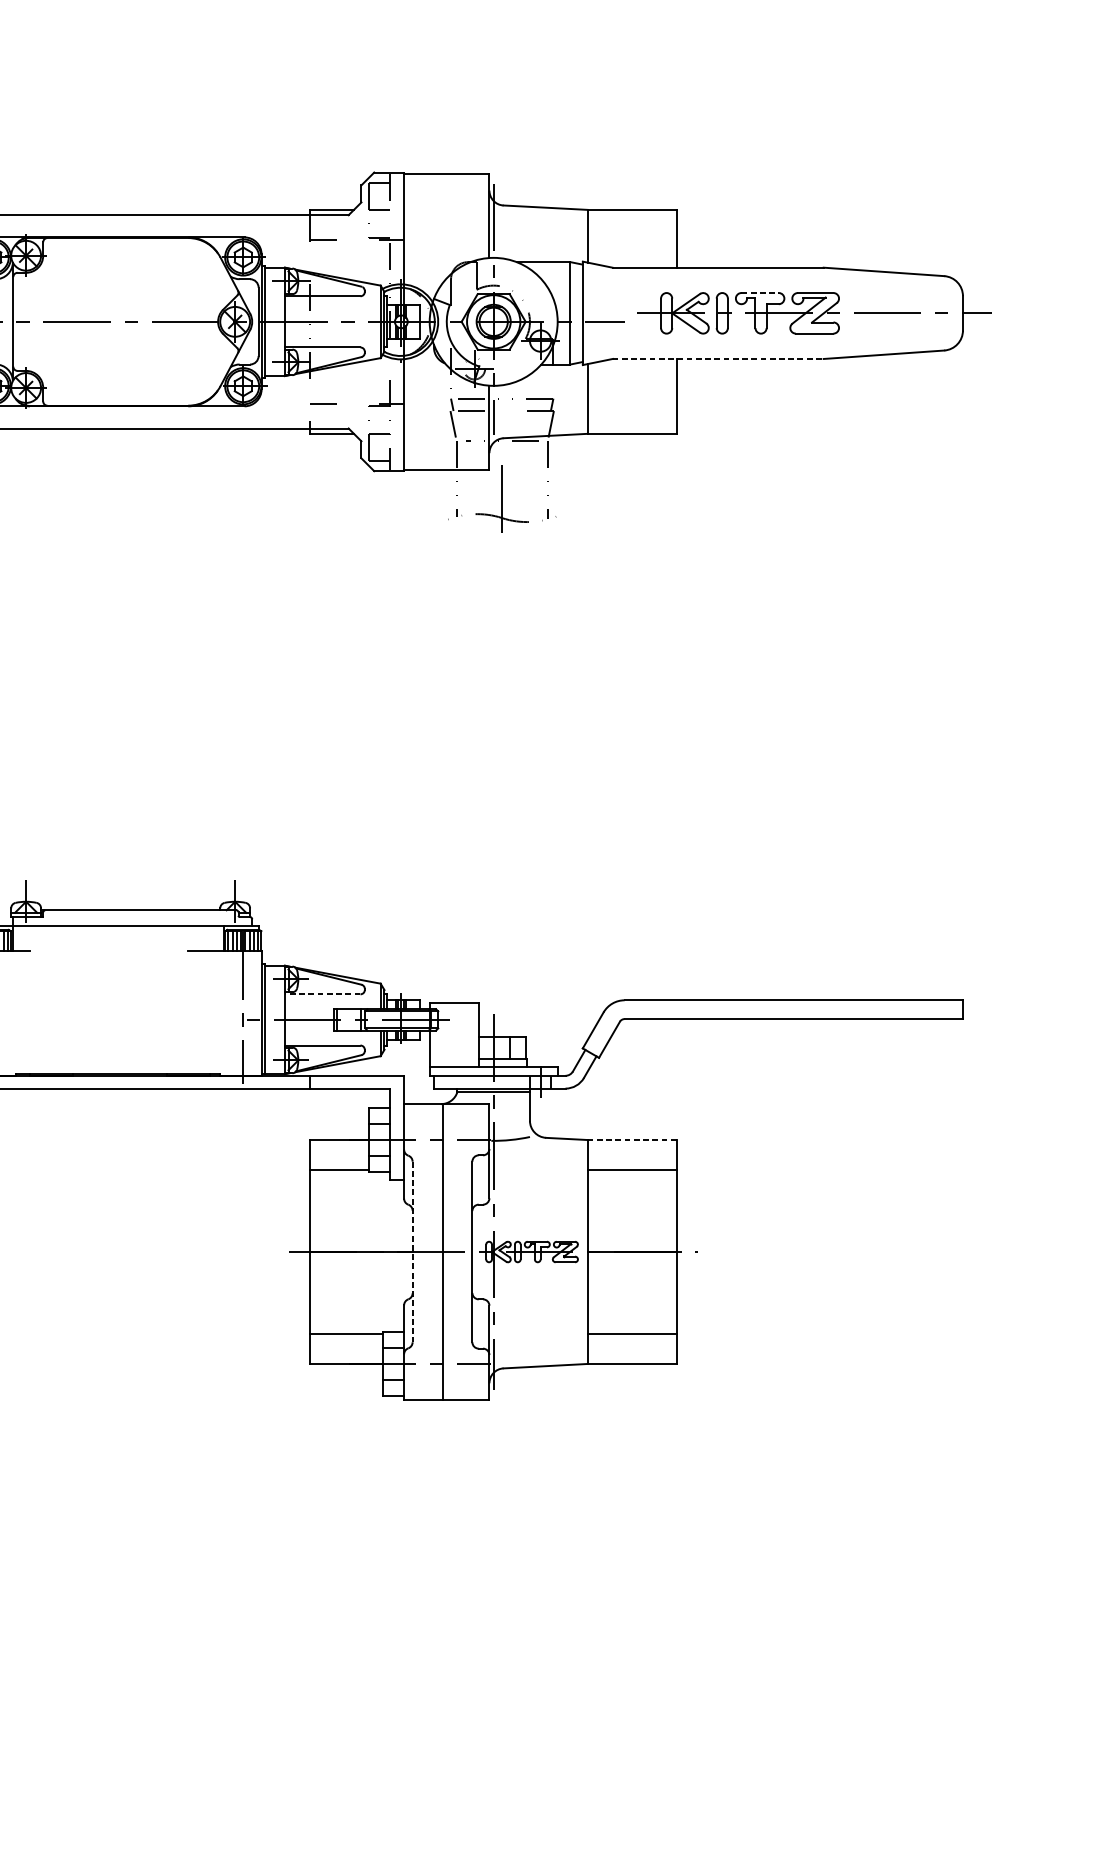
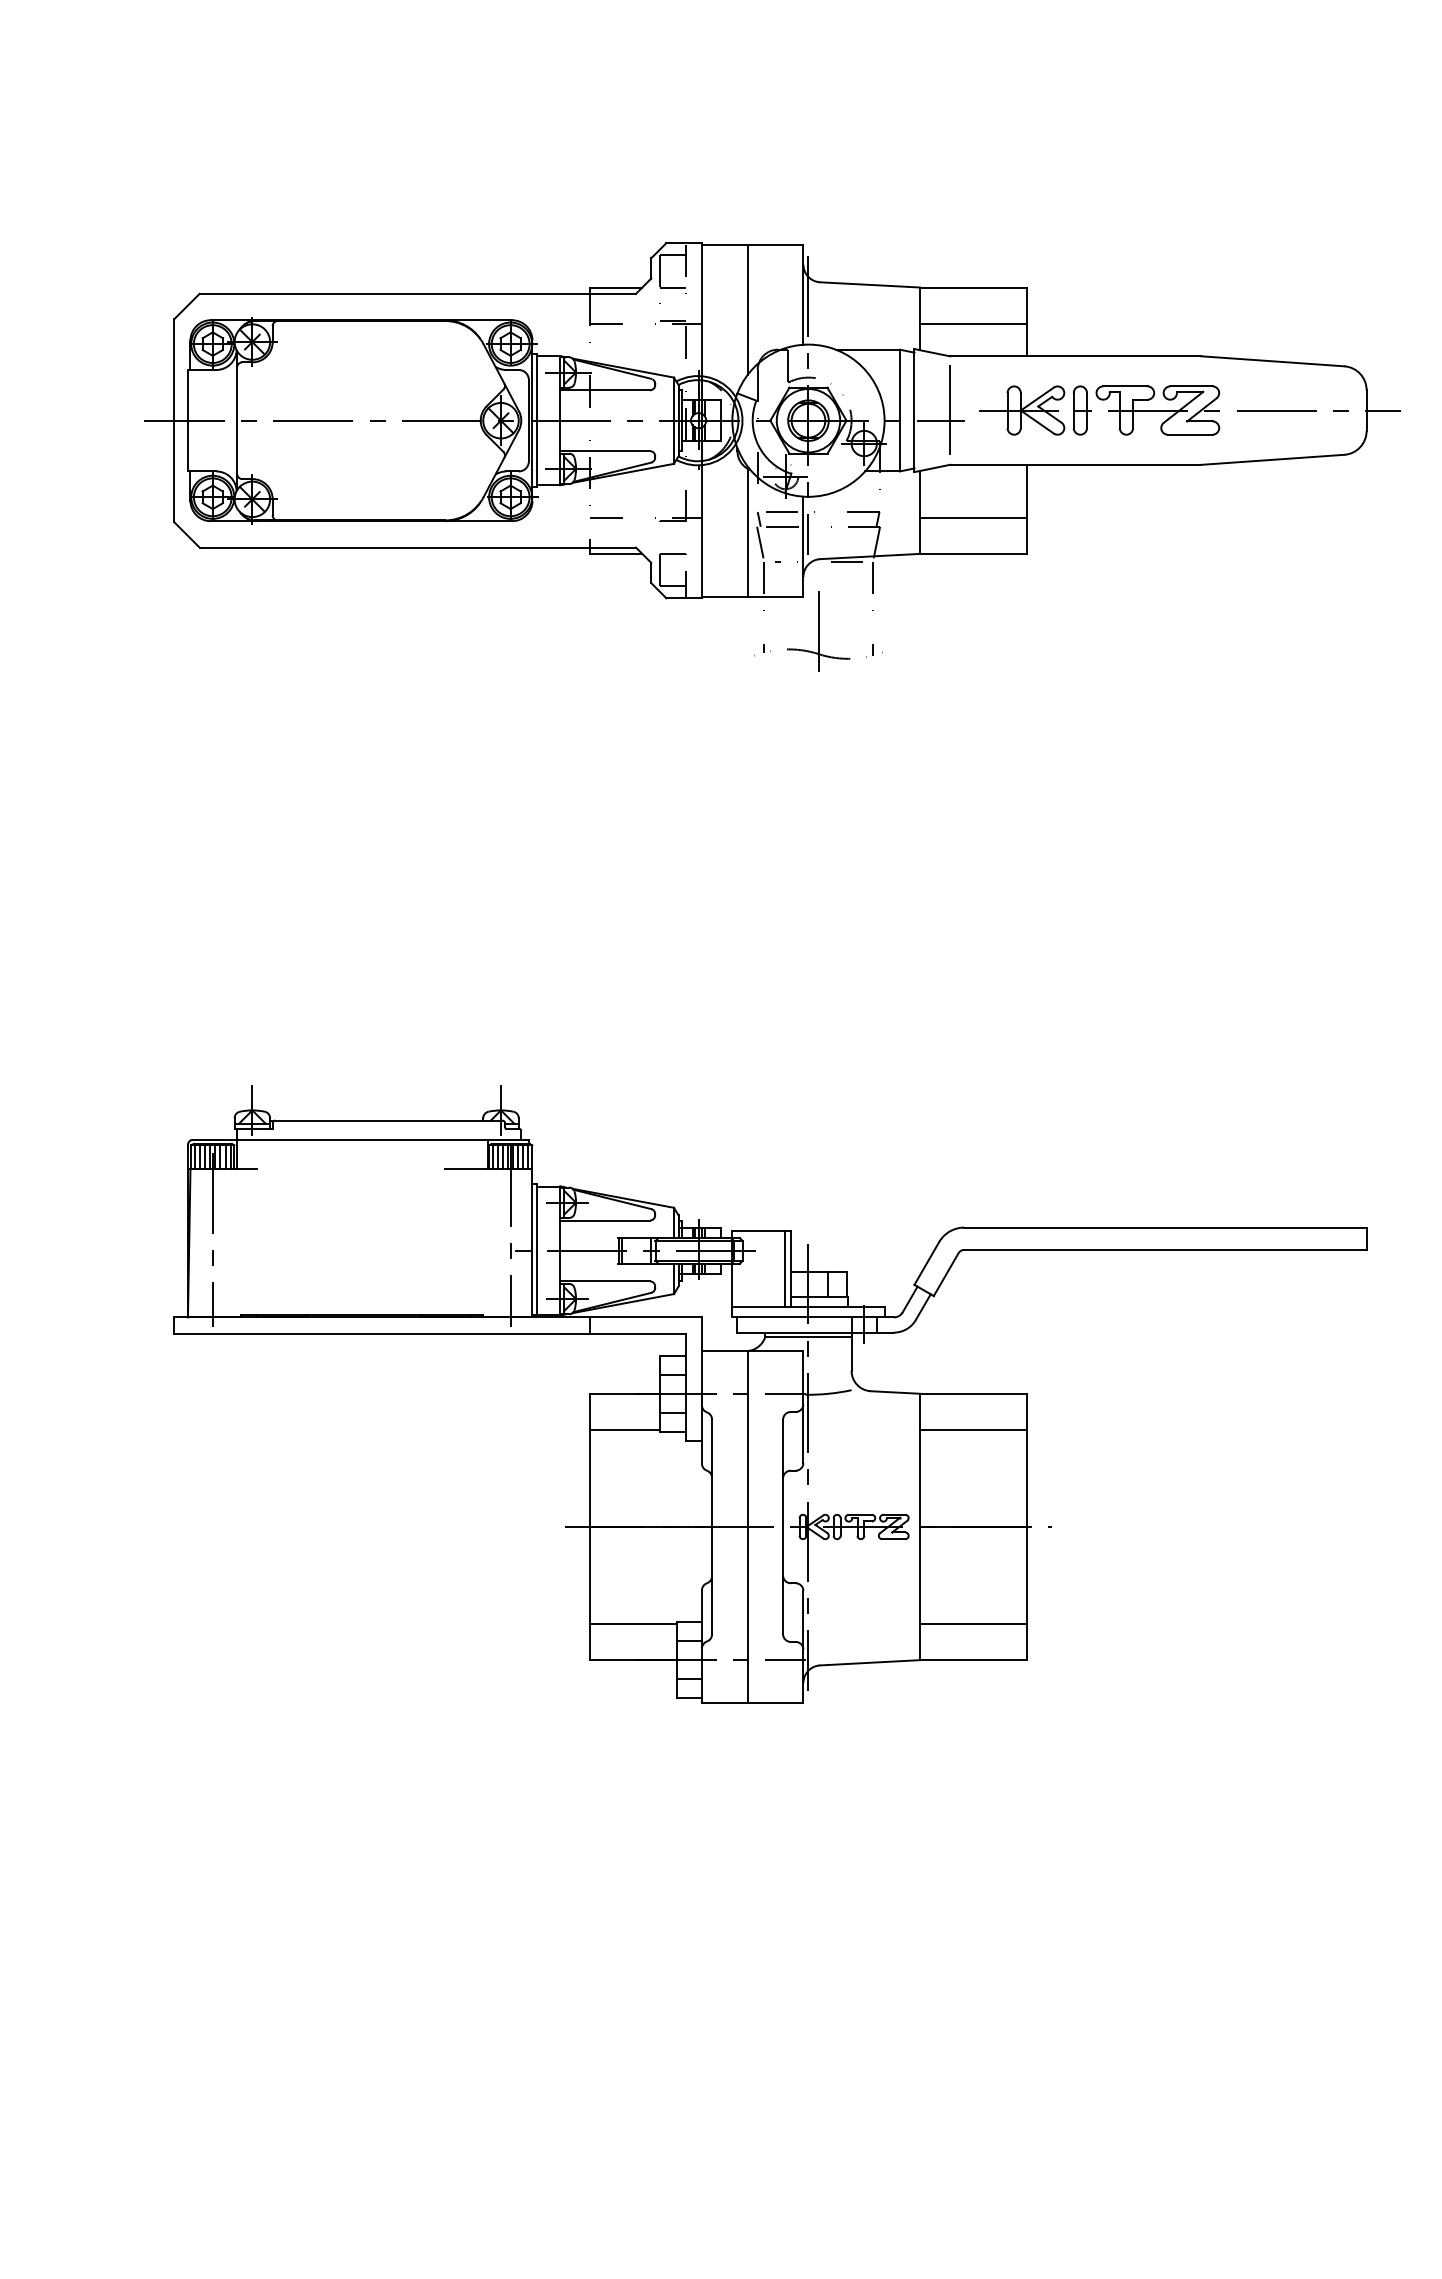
line: (442, 228) -> (747, 309), added
line: (632, 240) -> (973, 323), added
line: (760, 293) -> (1125, 386), dashed -> solid
line: (612, 313) -> (949, 410), added
line: (718, 358) -> (1075, 464), dashed -> solid
line: (632, 403) -> (973, 517), added
line: (442, 415) -> (747, 532), added
line: (323, 994) -> (605, 1220), dashed -> solid
line: (474, 1035) -> (785, 1269), added
line: (632, 1139) -> (973, 1393), dashed -> solid
line: (412, 1252) -> (712, 1527), dashed -> solid

